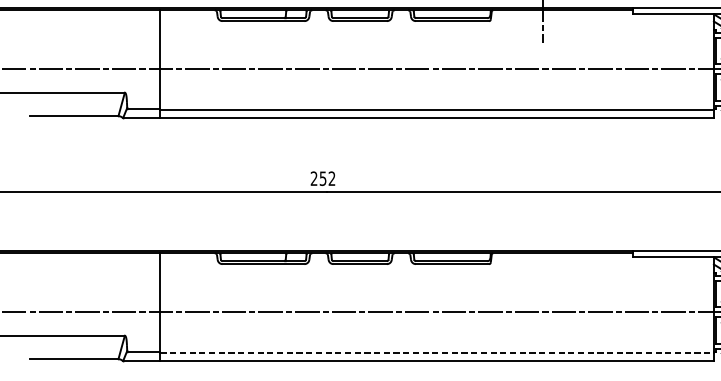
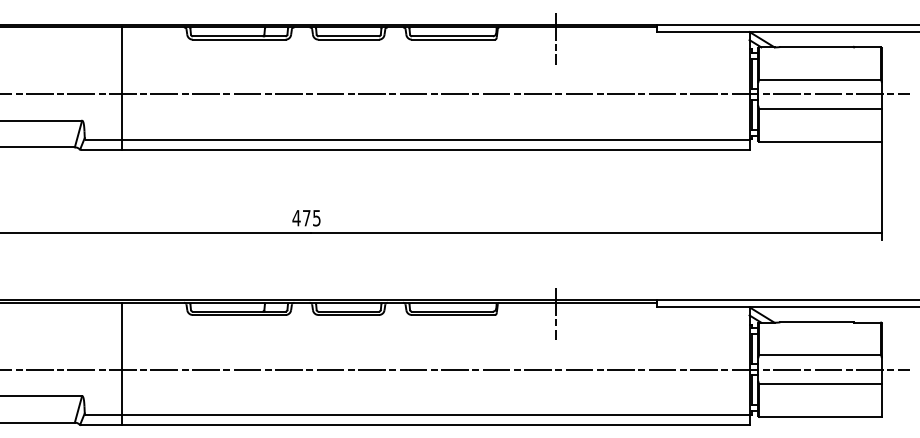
text: (322, 178) -> (306, 217), 252 -> 475
line: (542, 263) -> (555, 314), added
line: (437, 352) -> (436, 415), dashed -> solid

